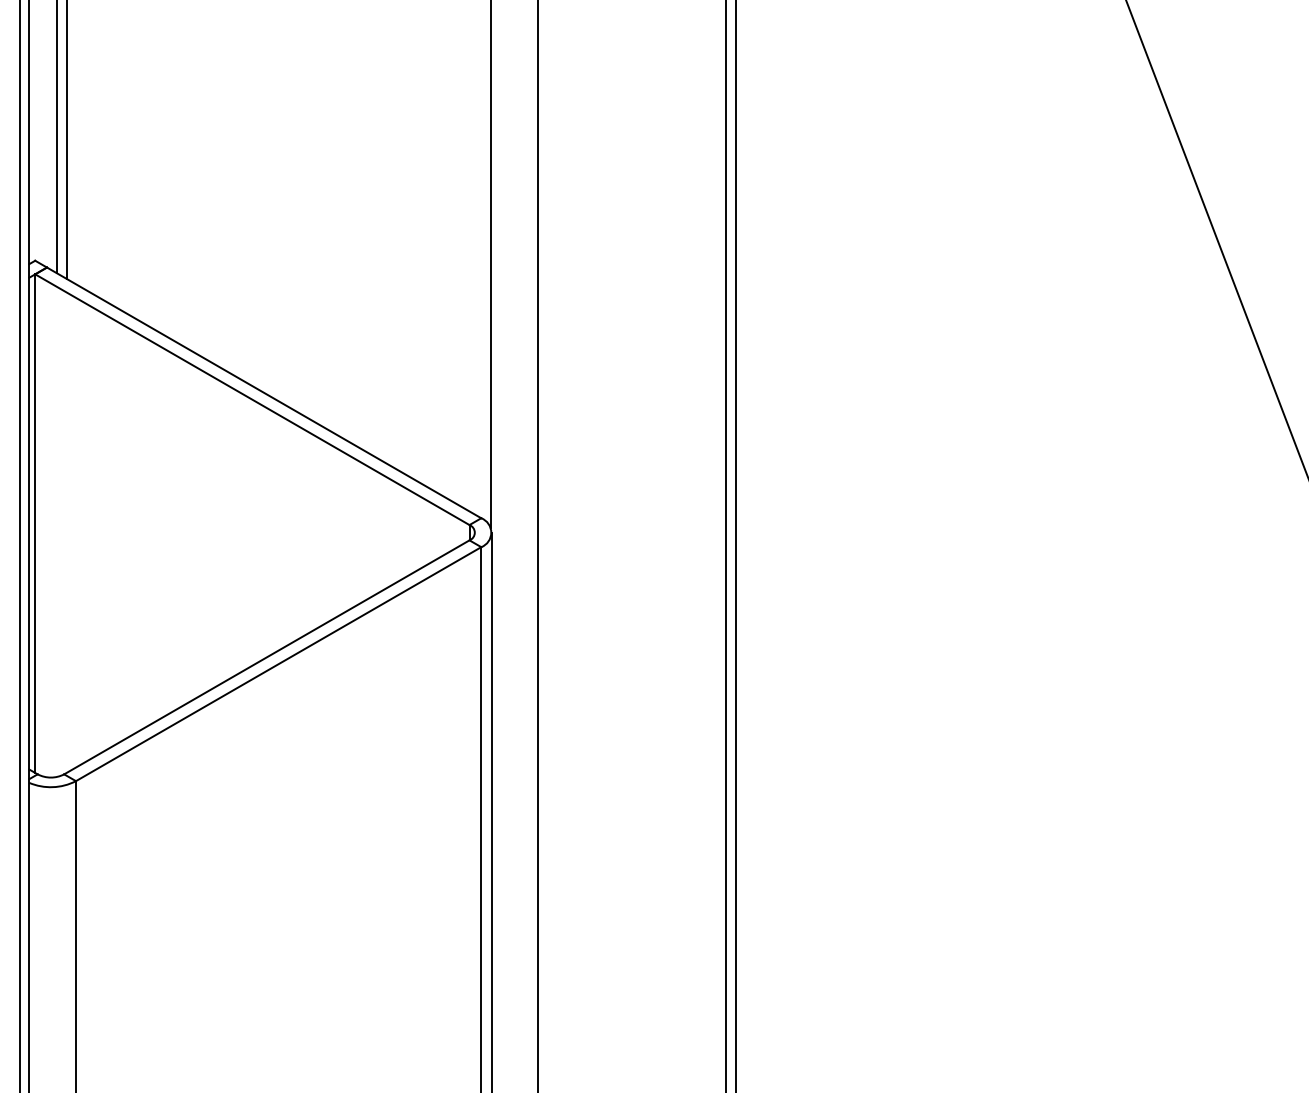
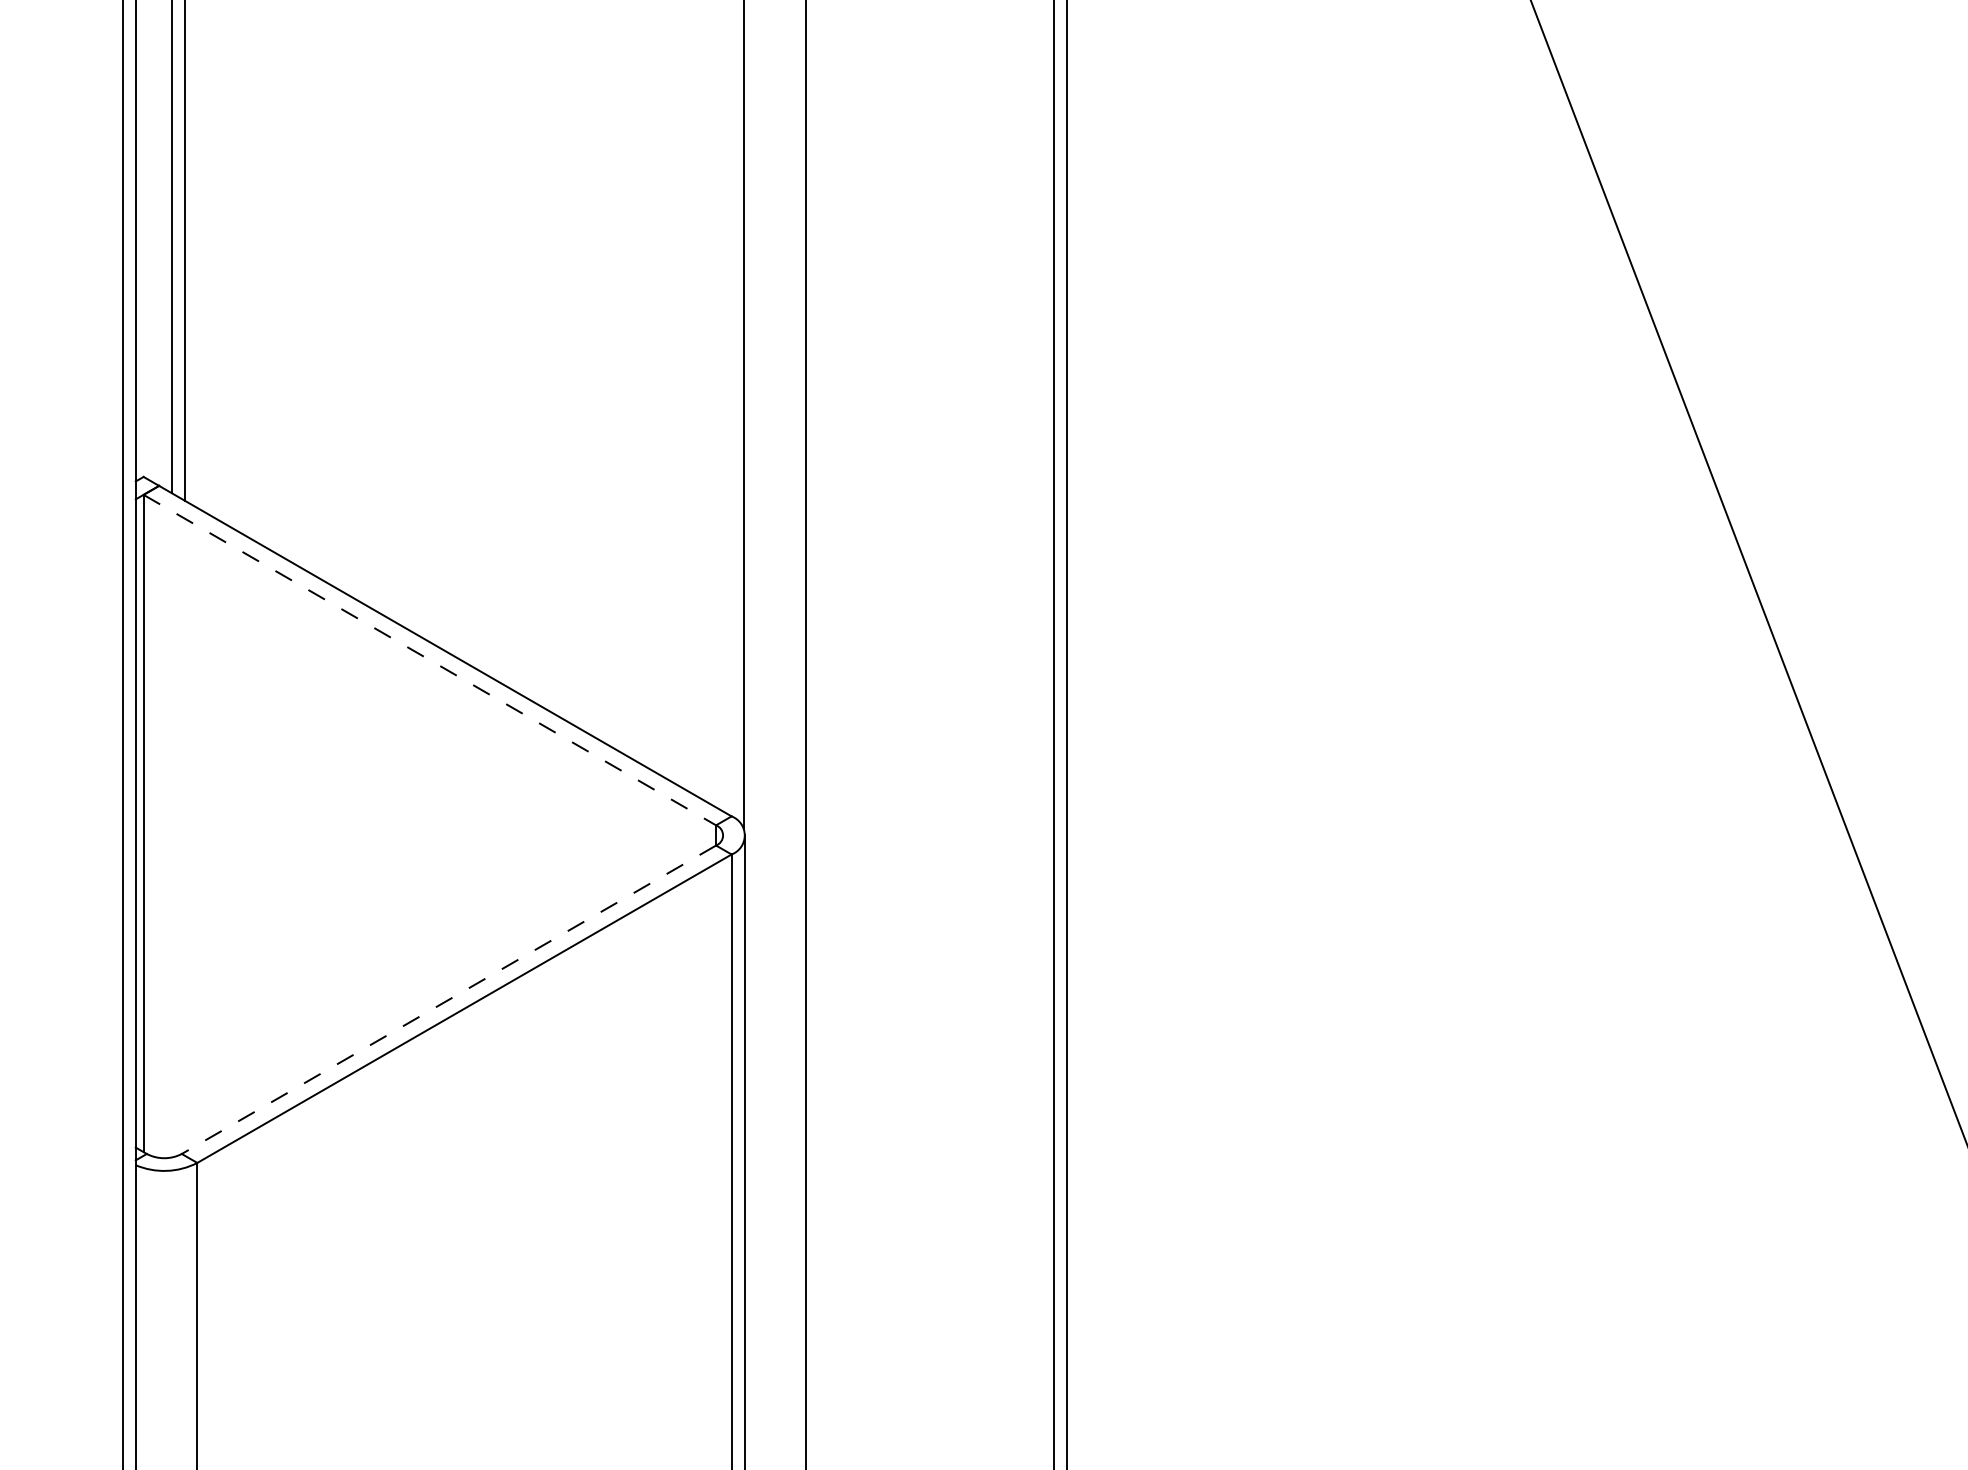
line: (252, 399) -> (429, 660), solid -> dashed
line: (266, 657) -> (448, 1000), solid -> dashed

